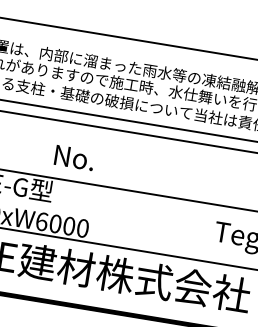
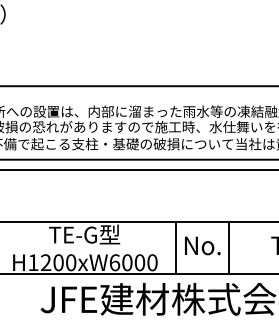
text: (74, 157) -> (202, 245), moved
line: (111, 217) -> (176, 248), added
line: (168, 226) -> (228, 248), added

